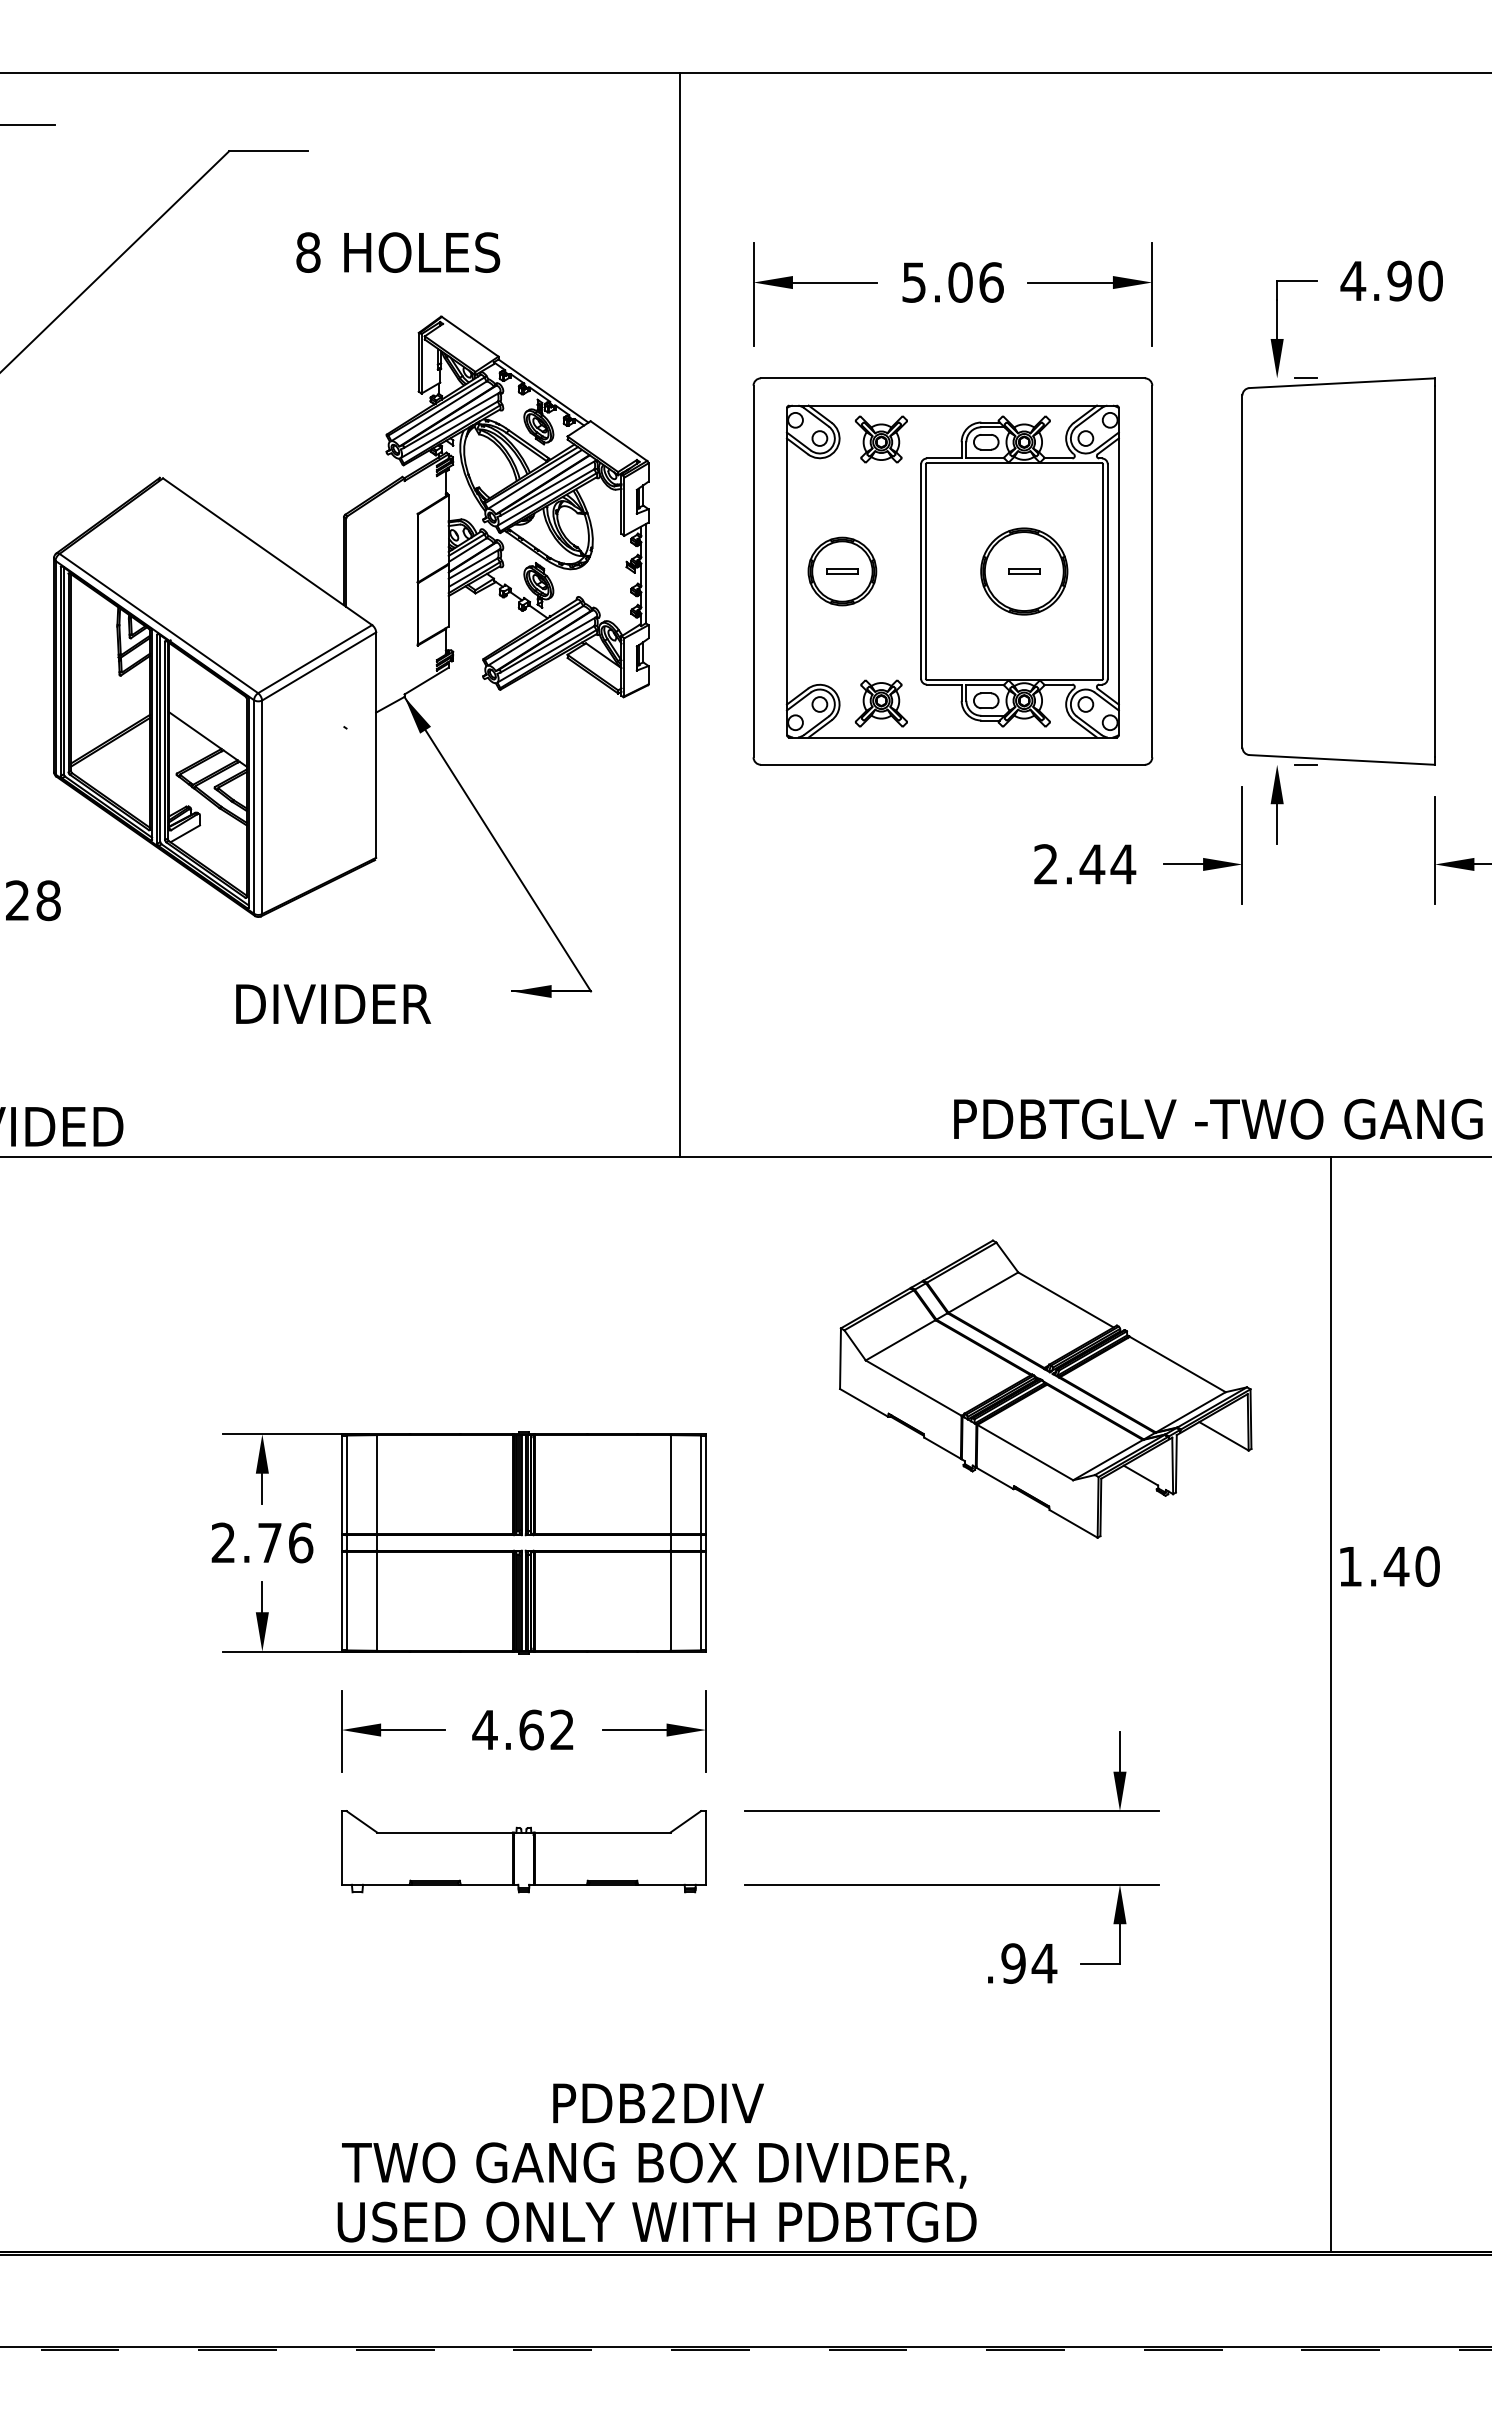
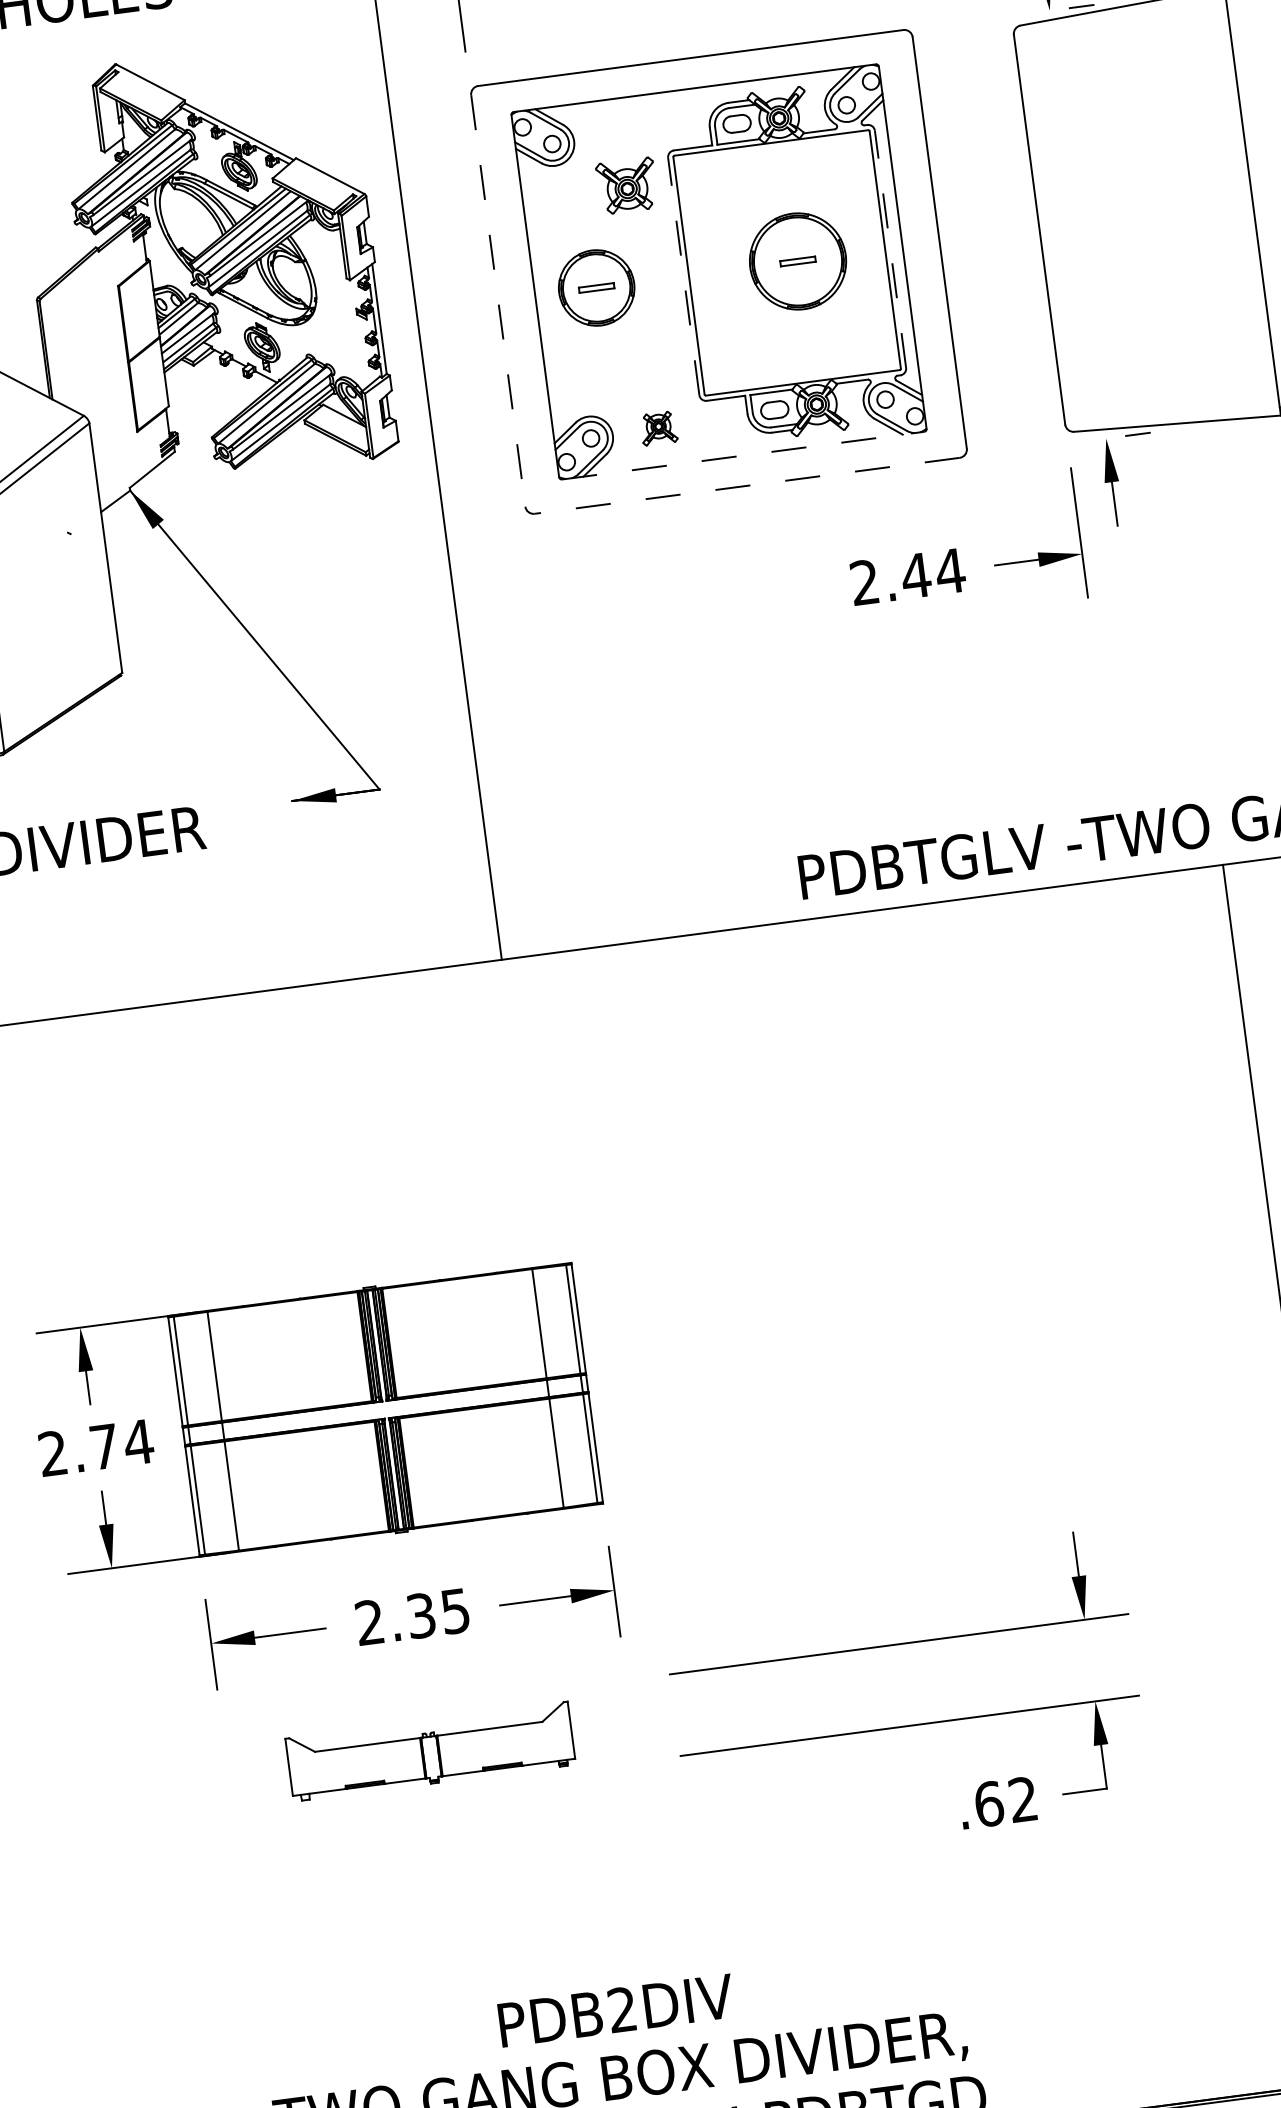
part: (880, 439) -> (626, 186), moved
line: (753, 571) -> (498, 300), solid -> dashed
line: (921, 571) -> (684, 276), solid -> dashed
line: (1107, 571) -> (890, 249), solid -> dashed
part: (880, 703) -> (658, 428), size x0.6
line: (952, 737) -> (742, 455), solid -> dashed
line: (952, 764) -> (746, 485), solid -> dashed
part: (1045, 1388) -> (940, 1162), removed
text: (300, 1542) -> (138, 1441), 2.76 -> 2.74
text: (522, 1729) -> (411, 1616), 4.62 -> 2.35
part: (523, 1851) -> (430, 1751), size x0.7
text: (1029, 1963) -> (1006, 1801), .94 -> .62

